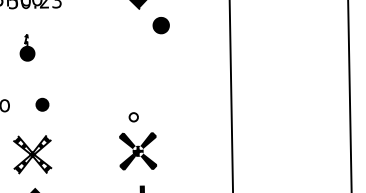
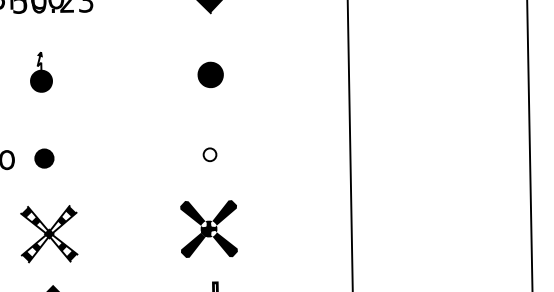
part: (160, 25) -> (209, 74), moved
part: (42, 104) -> (44, 158), moved
part: (133, 117) -> (209, 155), moved

